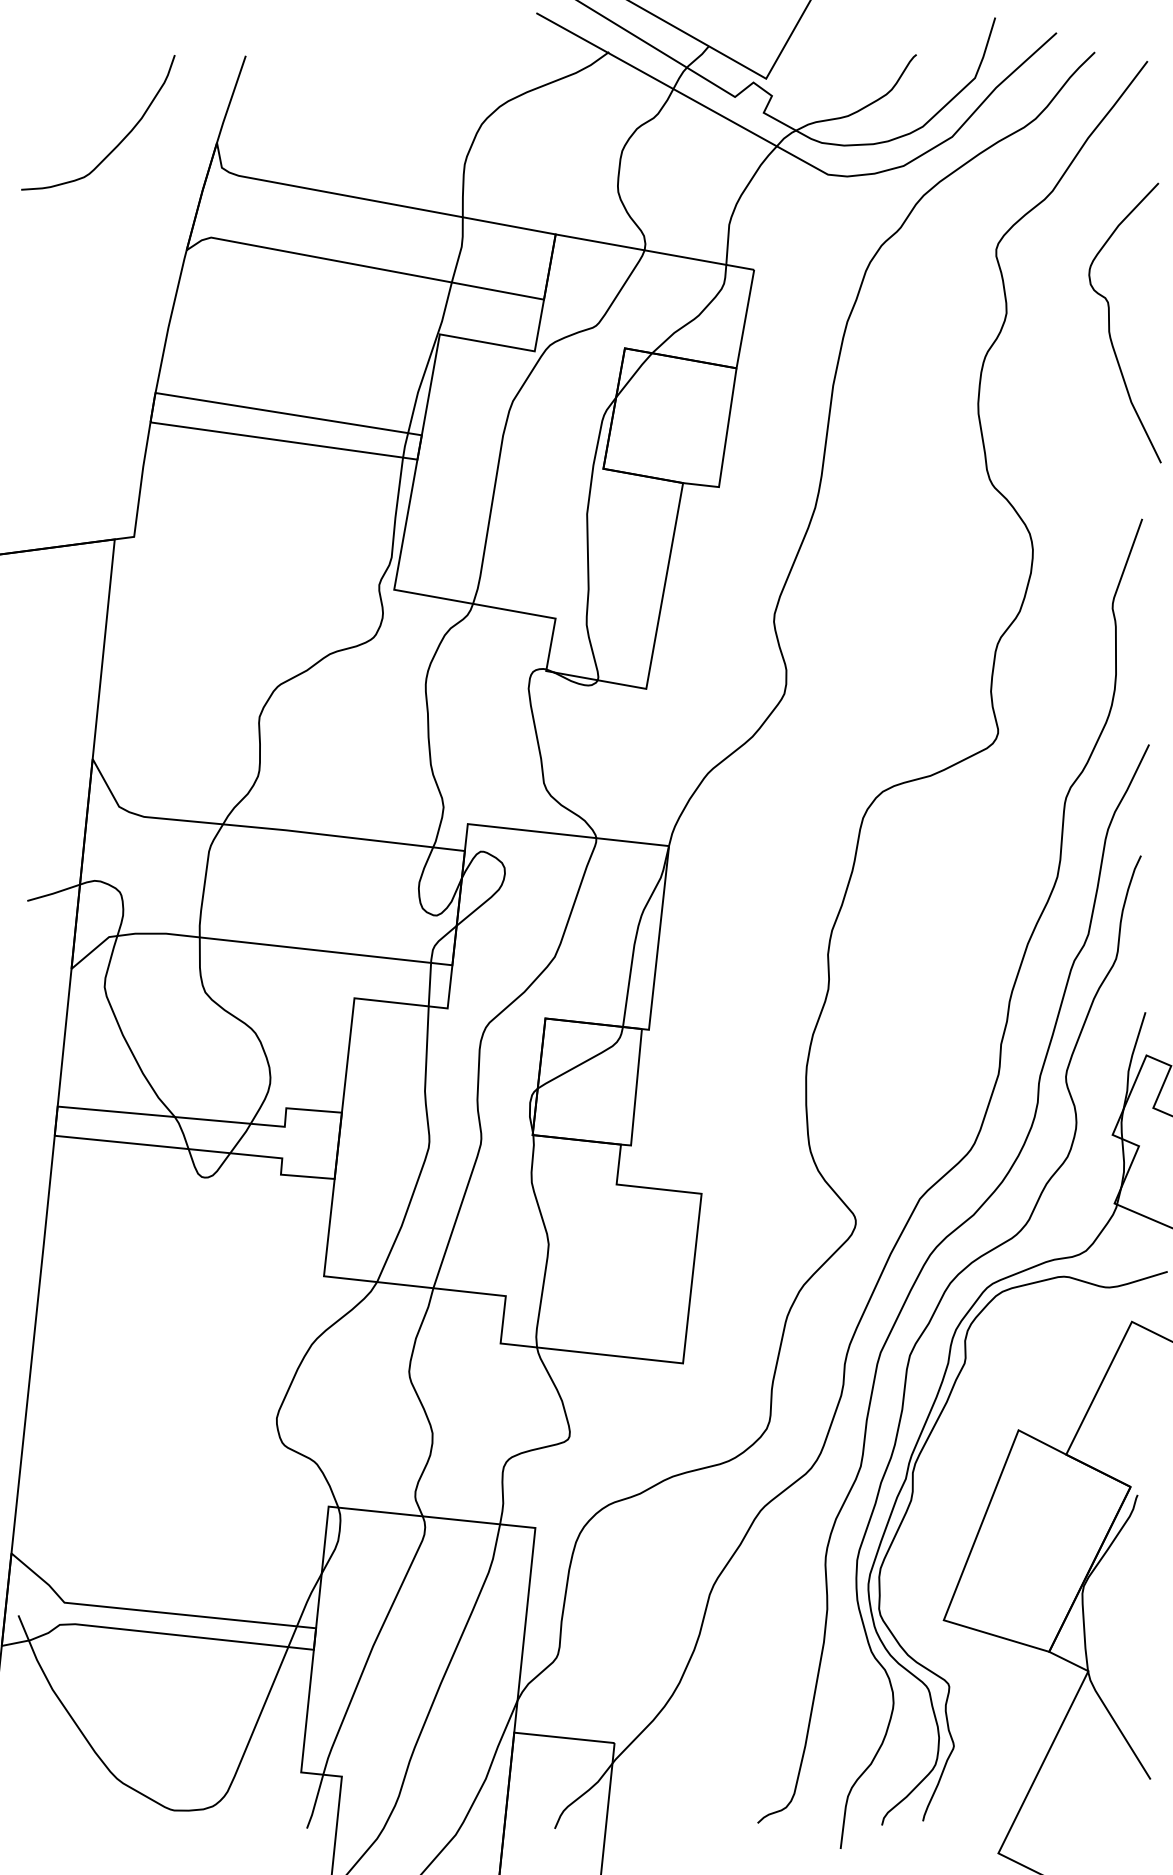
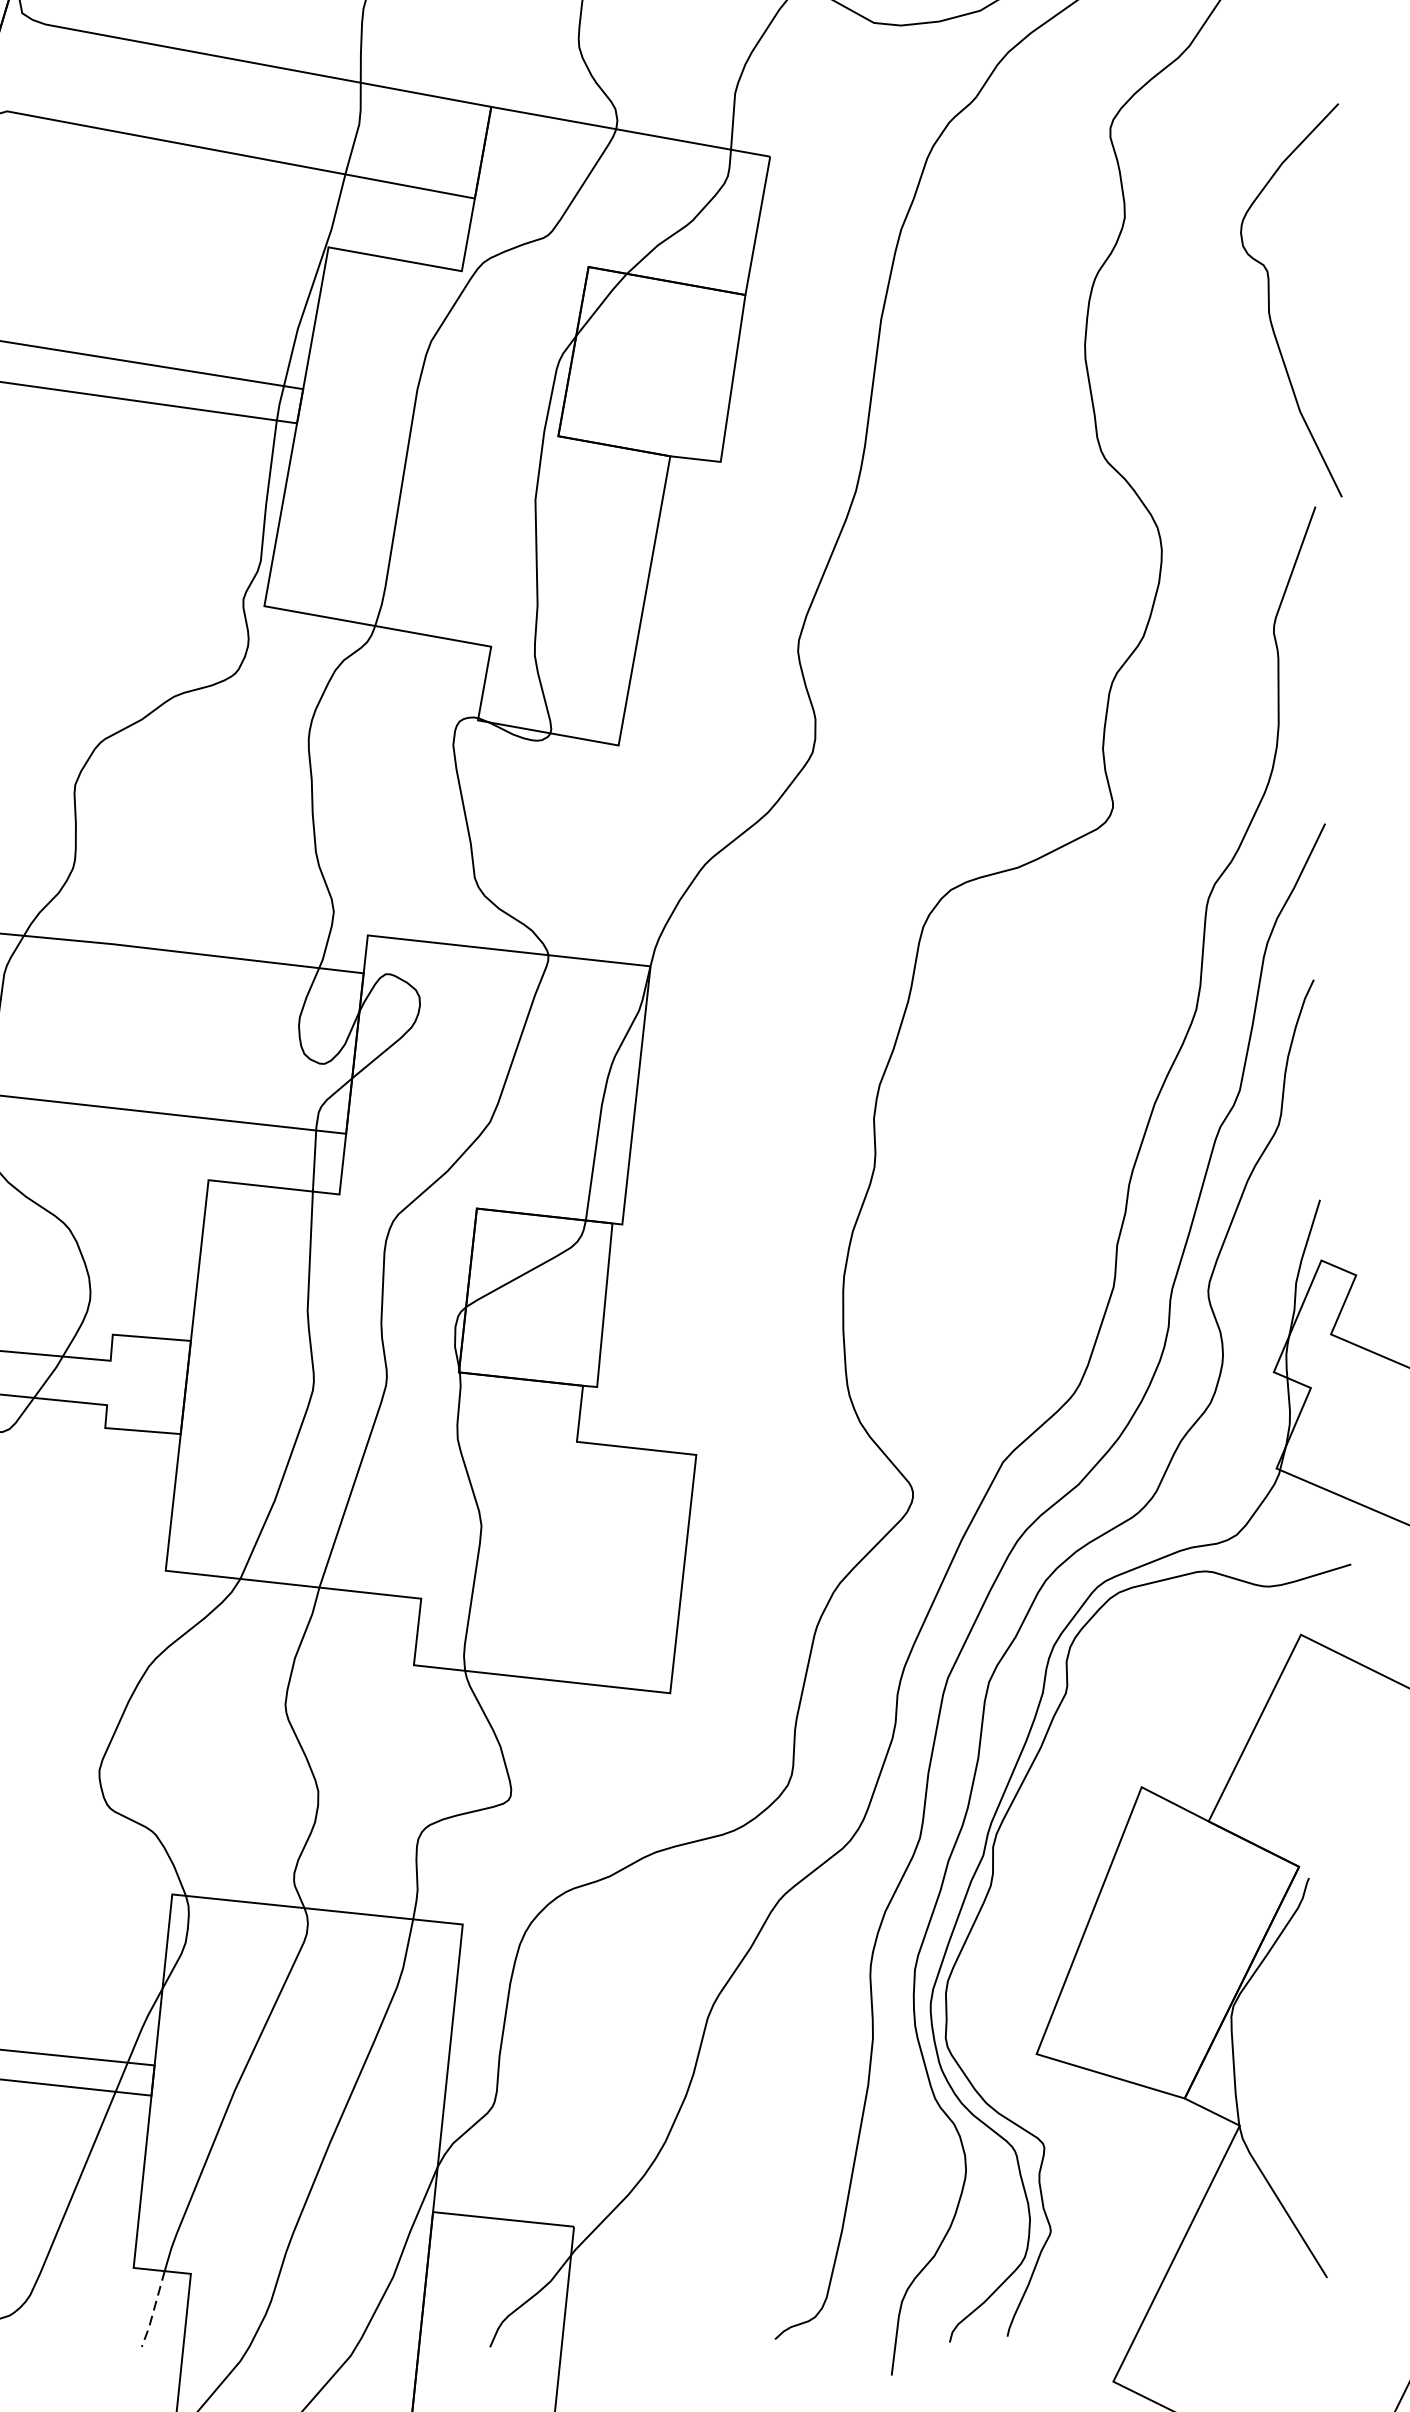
curve: (1109, 322) -> (1269, 299), moved
line: (315, 1802) -> (153, 2310), solid -> dashed

